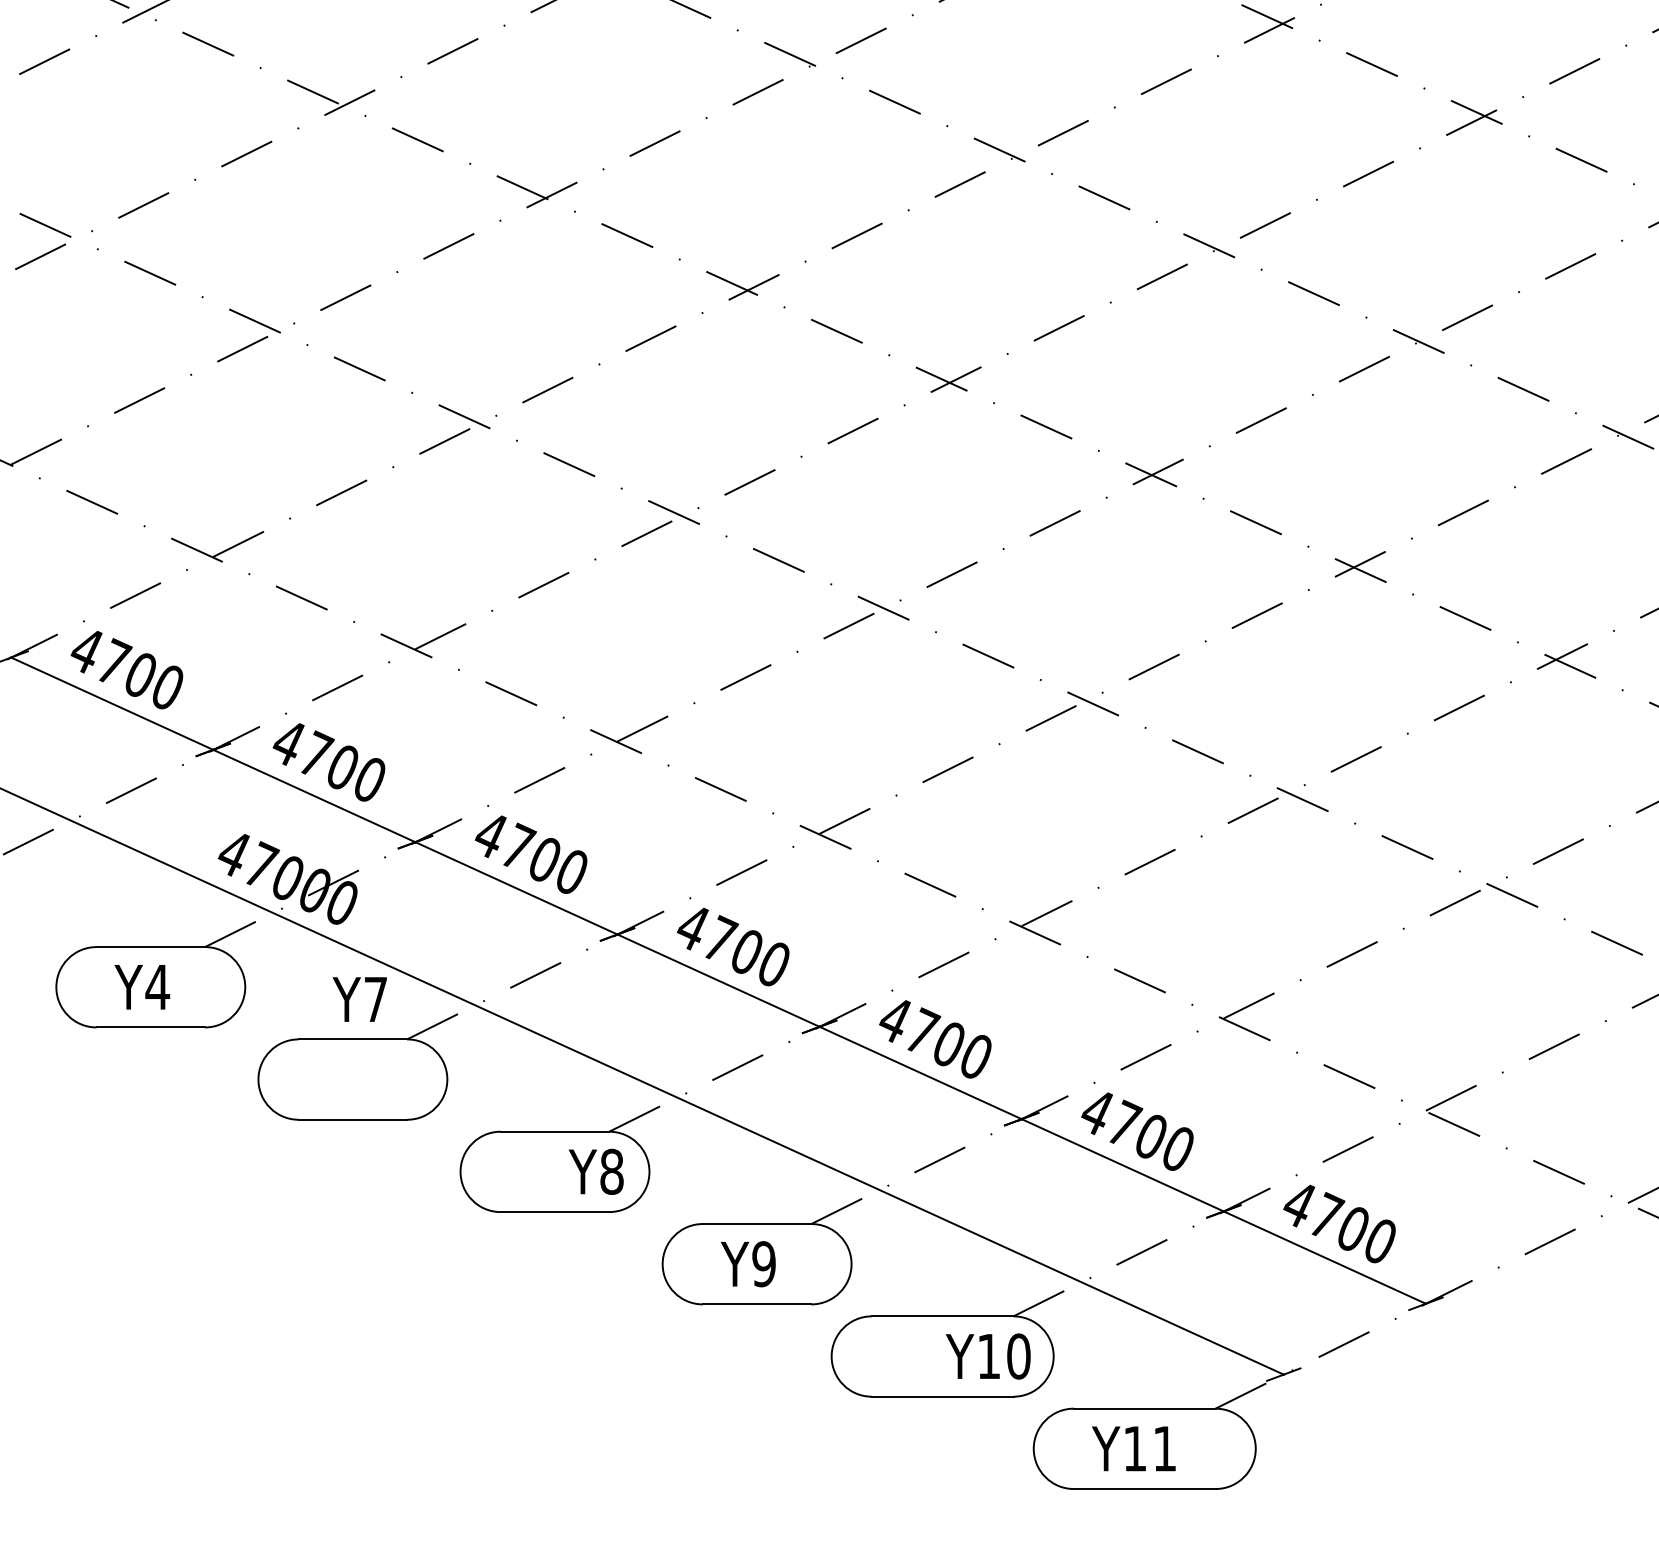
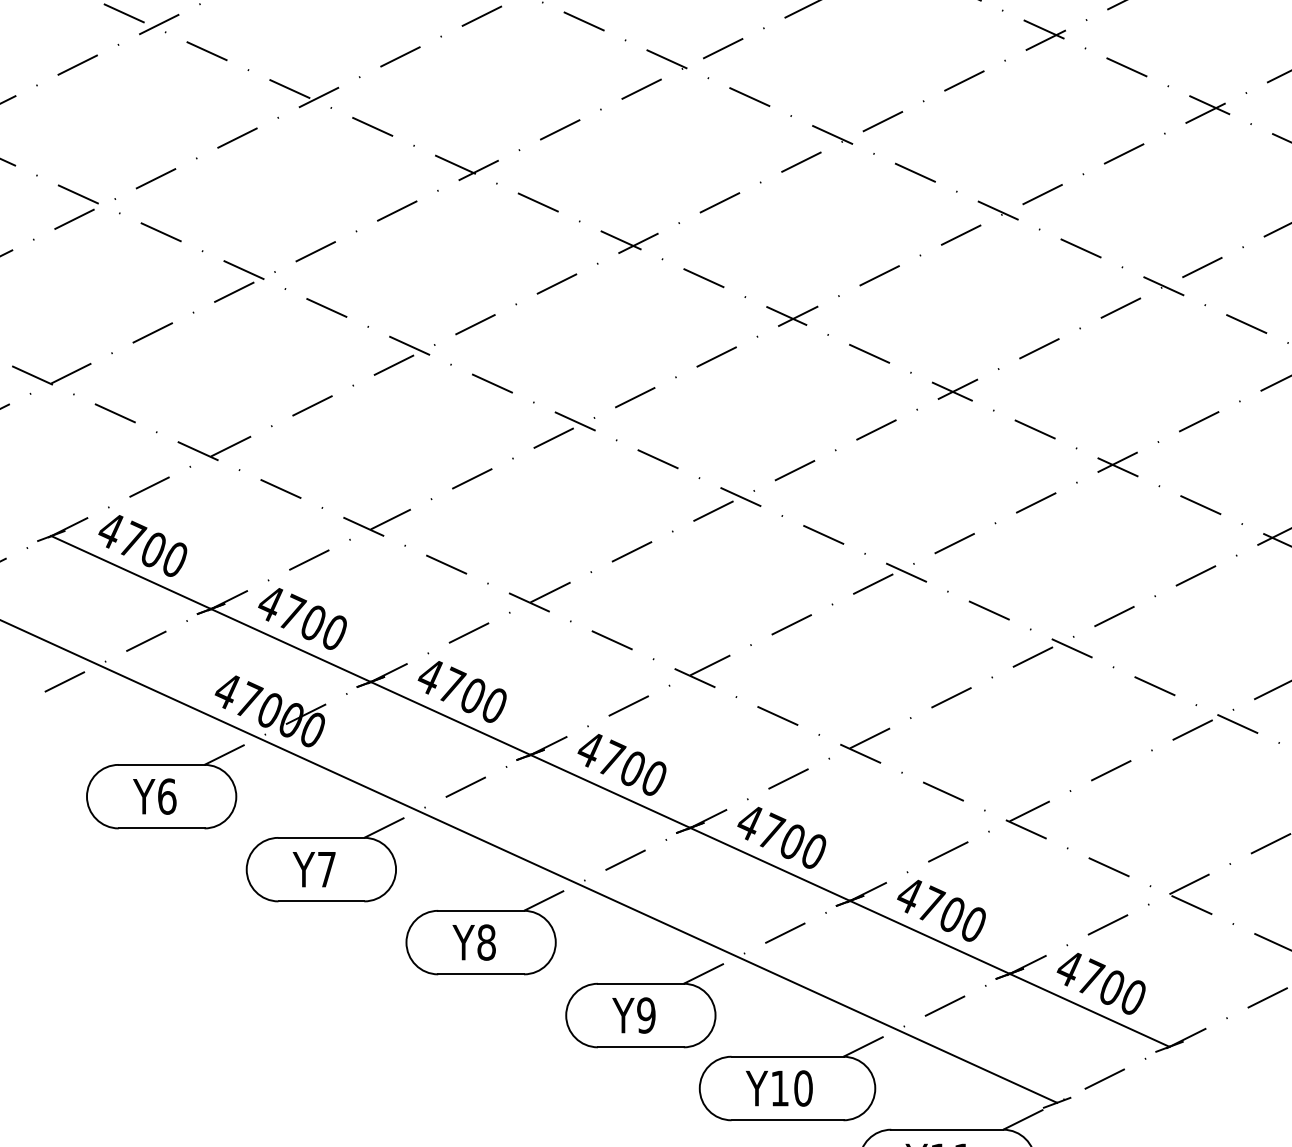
text: (157, 987) -> (166, 796), Y4 -> Y6
text: (359, 999) -> (313, 869), moved
text: (595, 1171) -> (473, 942), moved
text: (987, 1356) -> (778, 1088), moved

